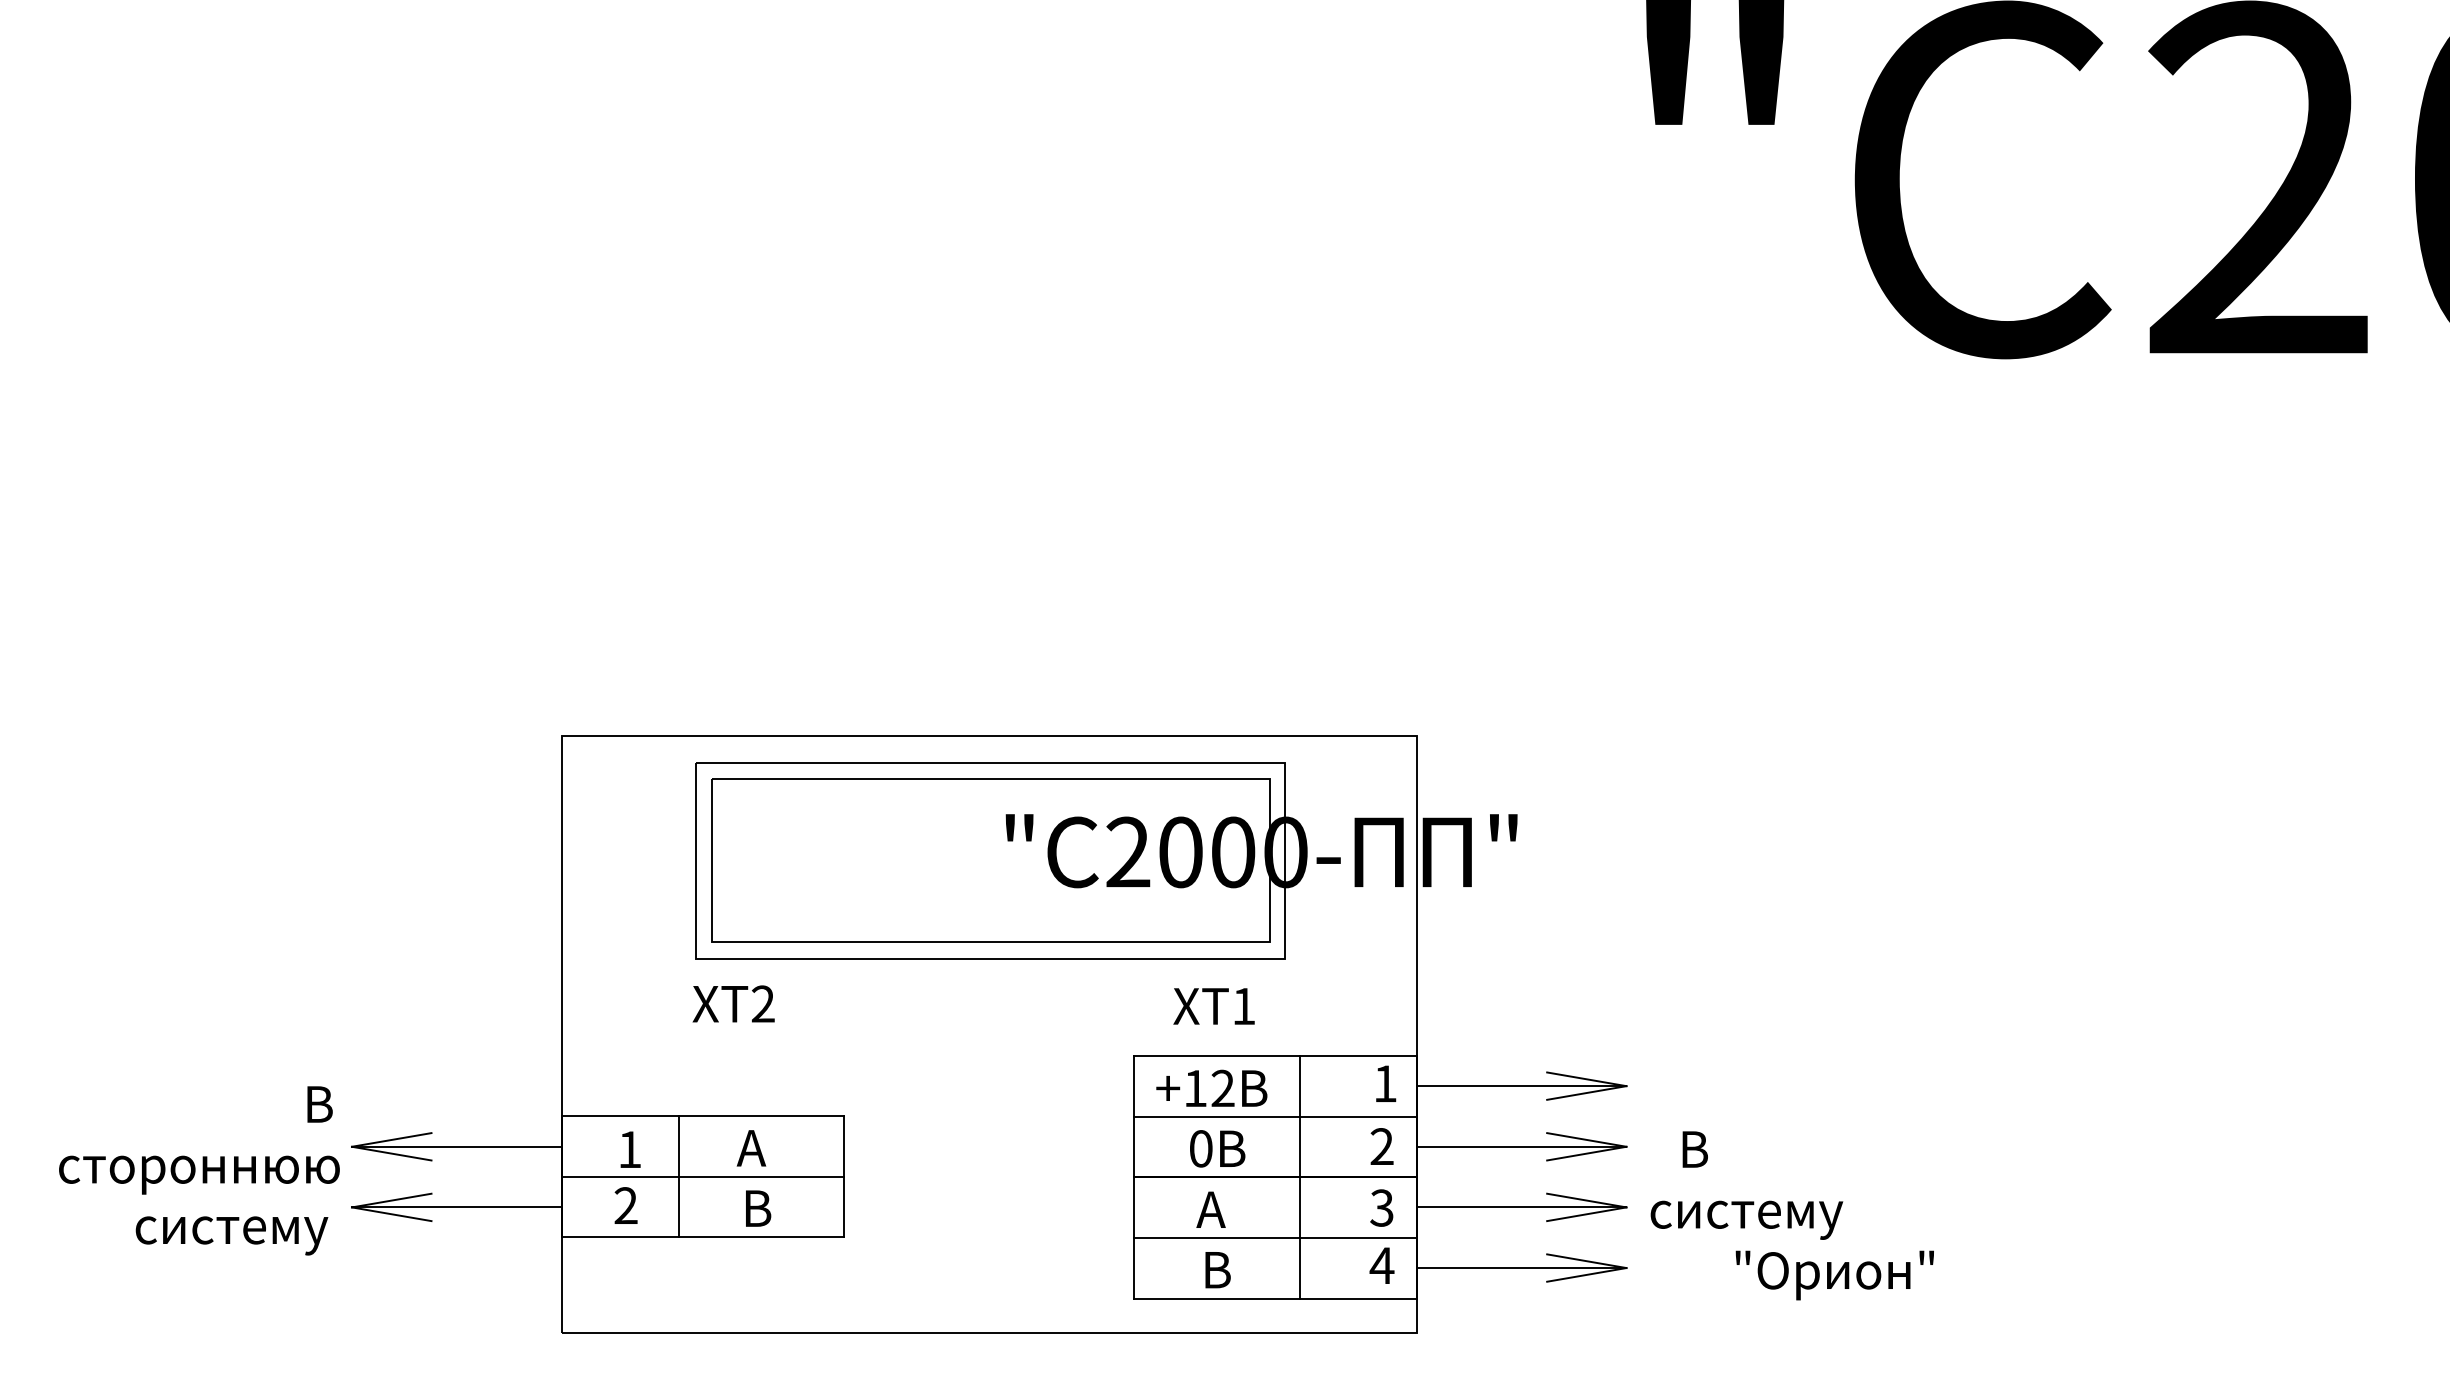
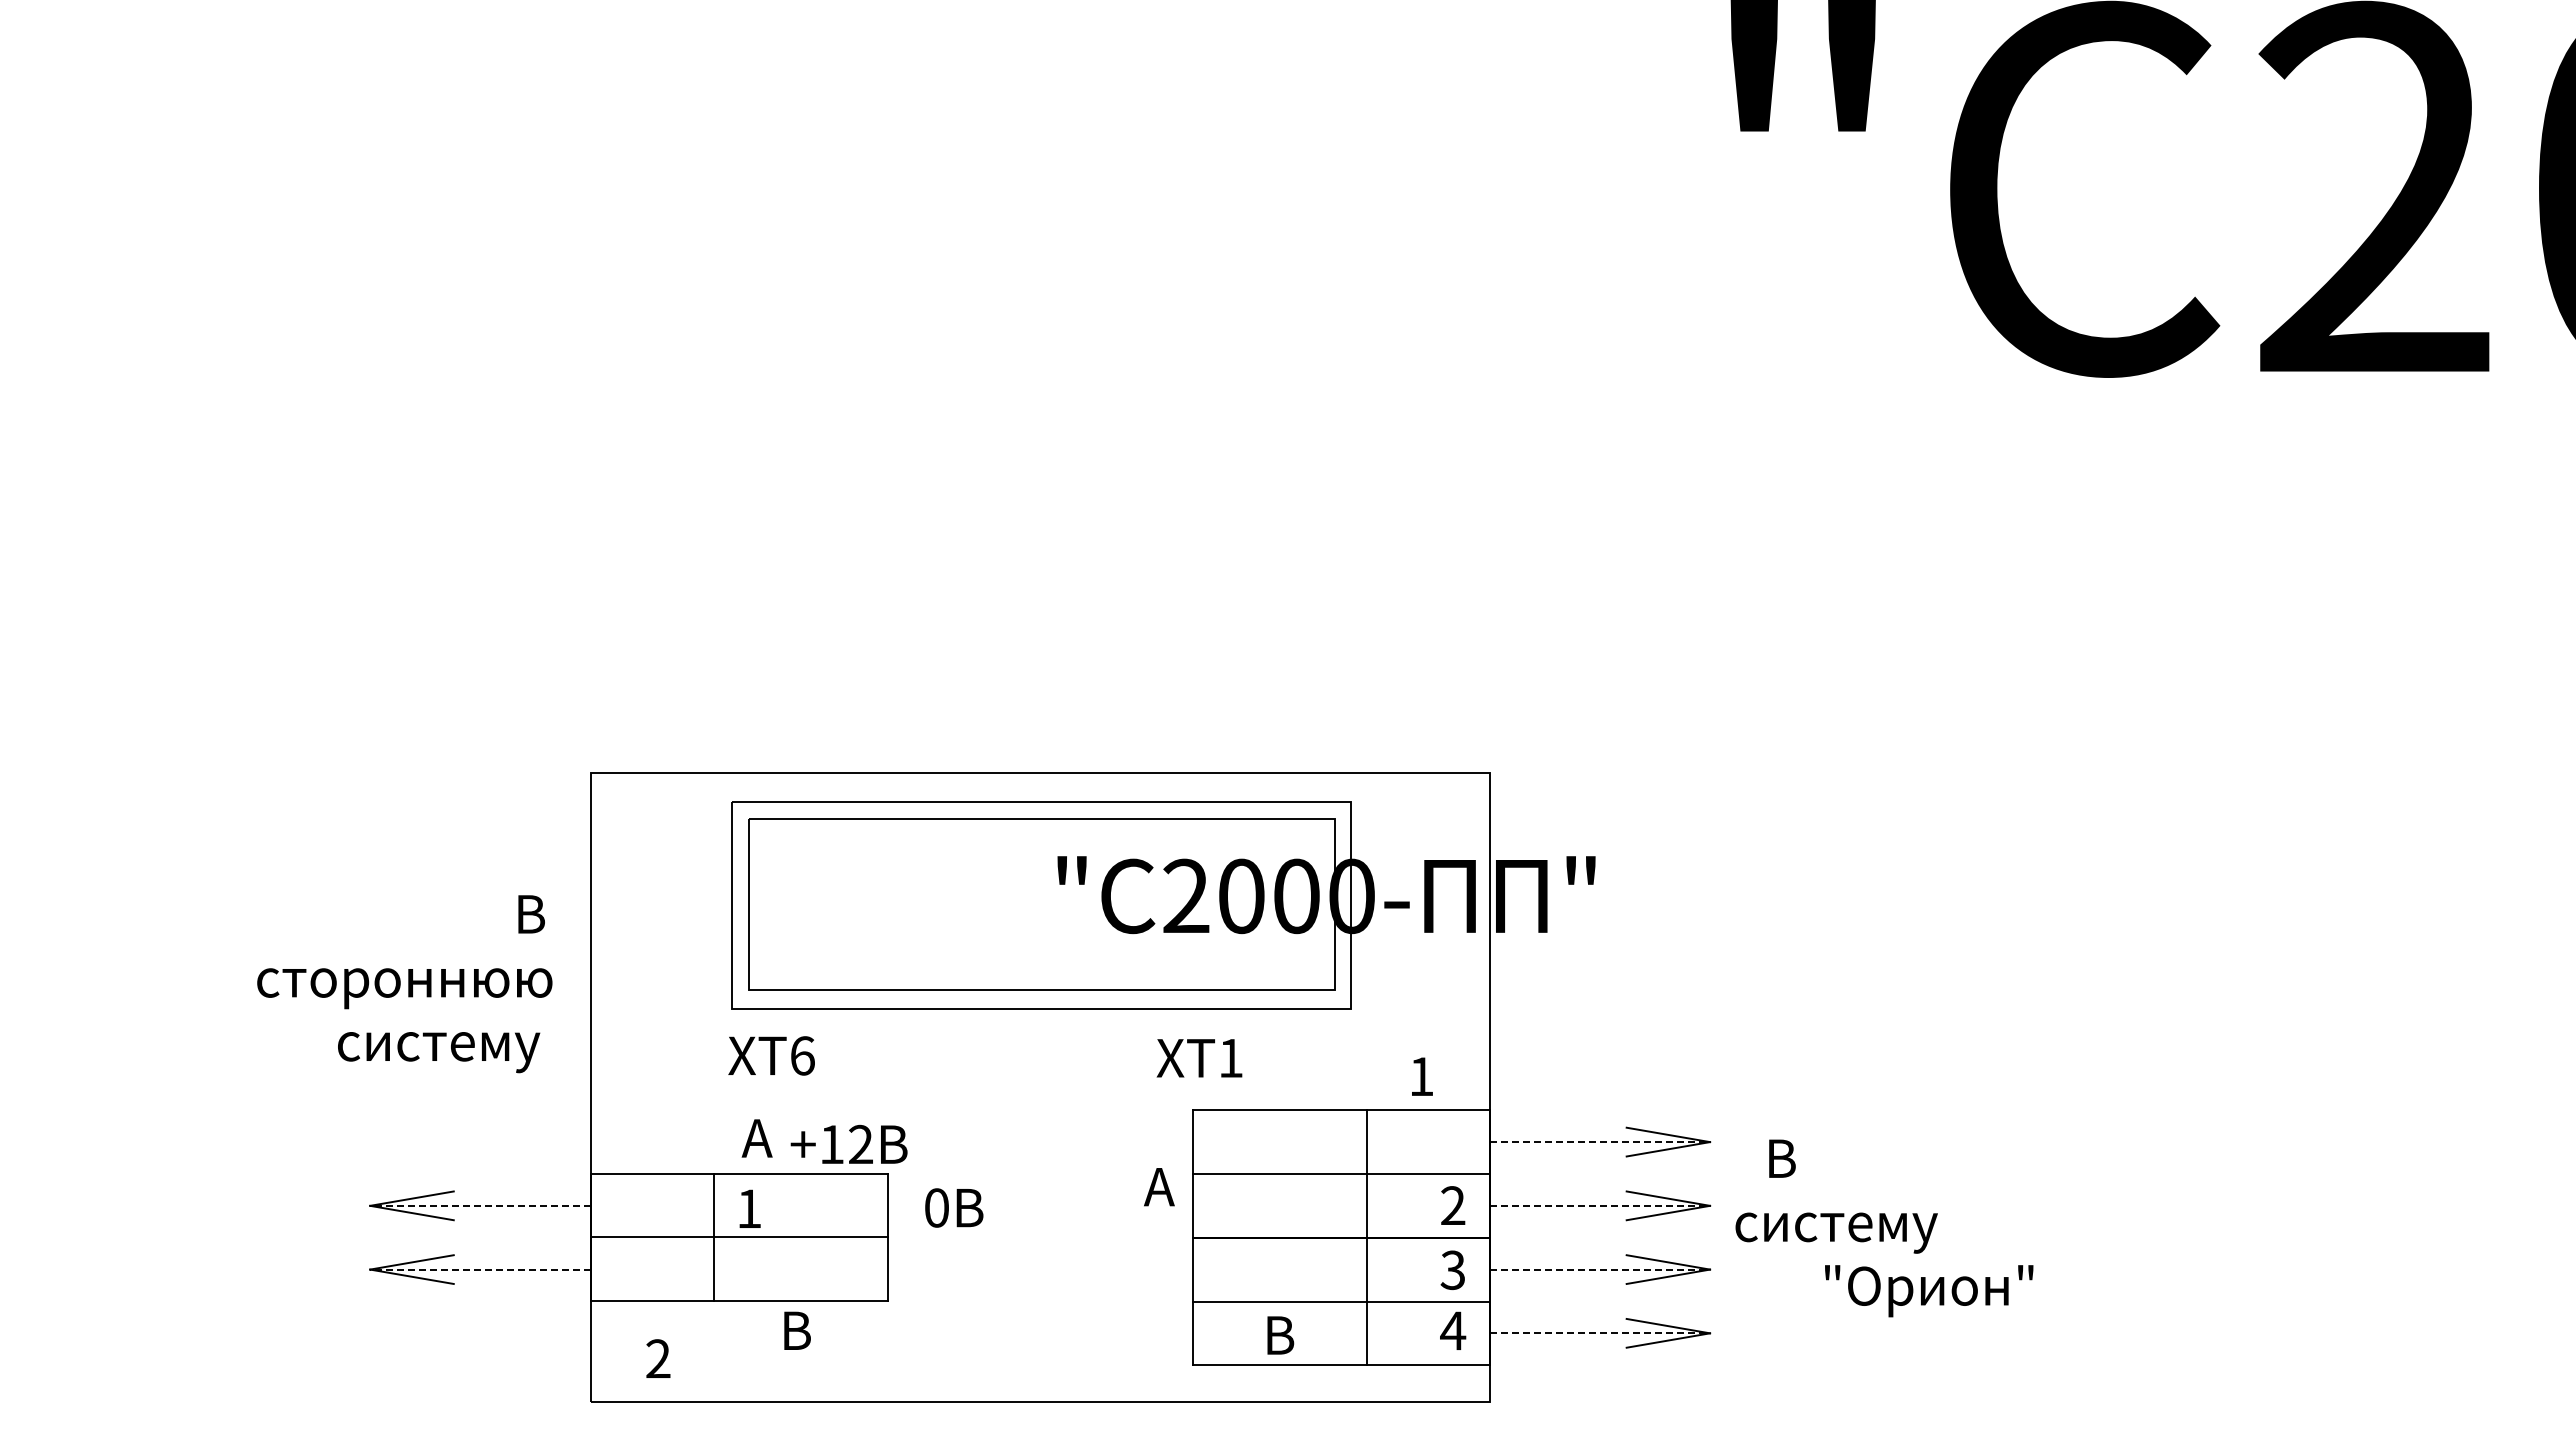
text: (763, 1003) -> (802, 1055), 2 -> 6
text: (1214, 1006) -> (1199, 1058), moved
text: (1386, 1083) -> (1422, 1076), moved
line: (1522, 1086) -> (1600, 1142), solid -> dashed
text: (1211, 1087) -> (848, 1143), moved
line: (455, 1146) -> (479, 1205), solid -> dashed
line: (1522, 1146) -> (1600, 1205), solid -> dashed
text: (750, 1148) -> (756, 1138), moved
text: (1217, 1148) -> (954, 1207), moved
text: (630, 1149) -> (749, 1208), moved
text: (199, 1171) -> (404, 984), moved
text: (626, 1205) -> (658, 1358), moved
line: (455, 1207) -> (479, 1269), solid -> dashed
line: (1522, 1207) -> (1600, 1269), solid -> dashed
text: (758, 1208) -> (797, 1330), moved
text: (1211, 1210) -> (1159, 1187), moved
text: (1792, 1215) -> (1884, 1228), moved
line: (1522, 1268) -> (1600, 1333), solid -> dashed

